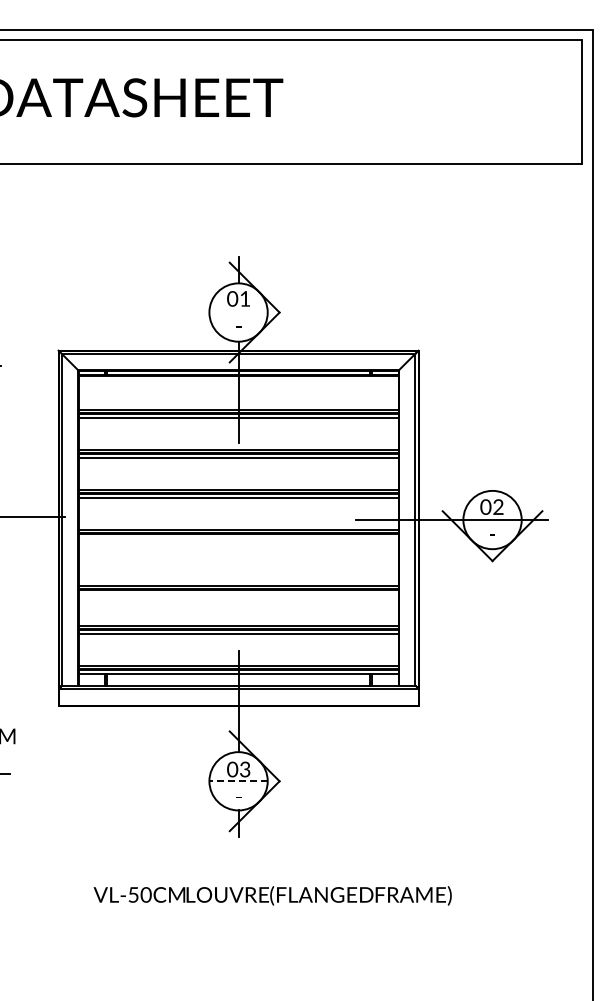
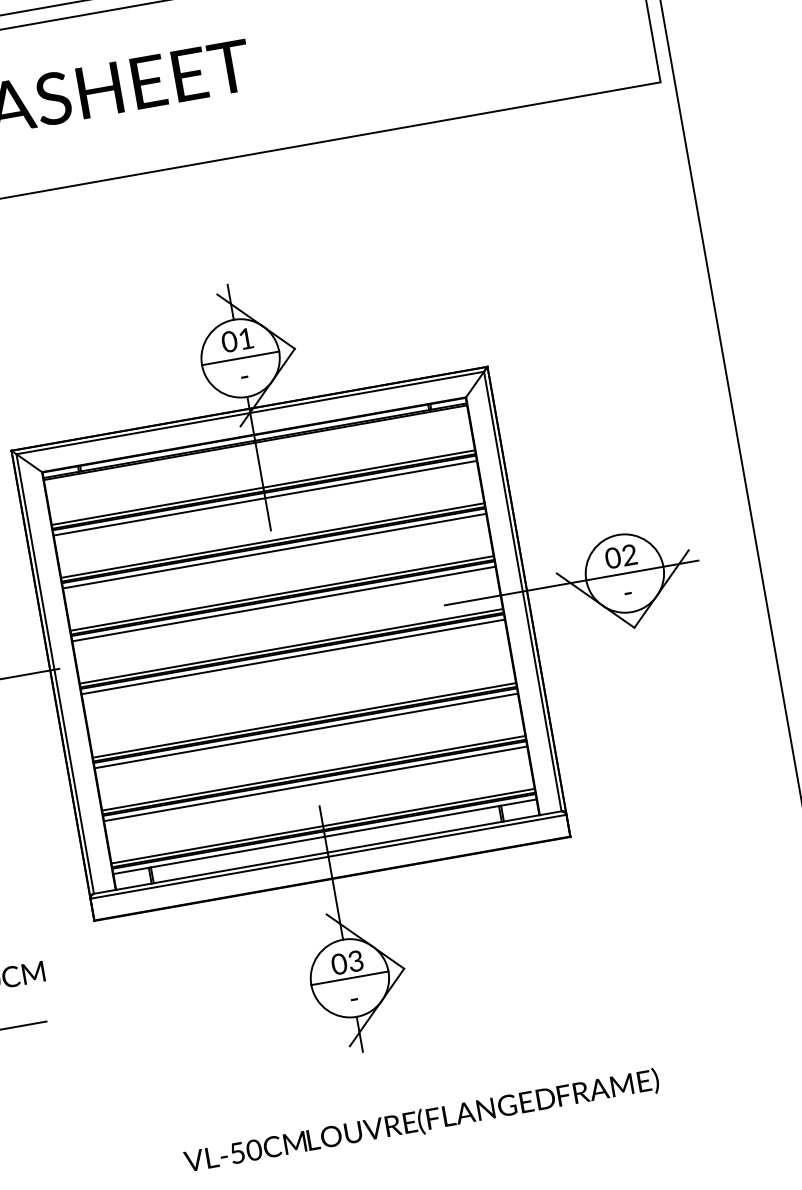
line: (238, 312) -> (240, 358), added
line: (238, 538) -> (293, 657), added
line: (238, 594) -> (306, 731), added
line: (238, 781) -> (349, 978), dashed -> solid

